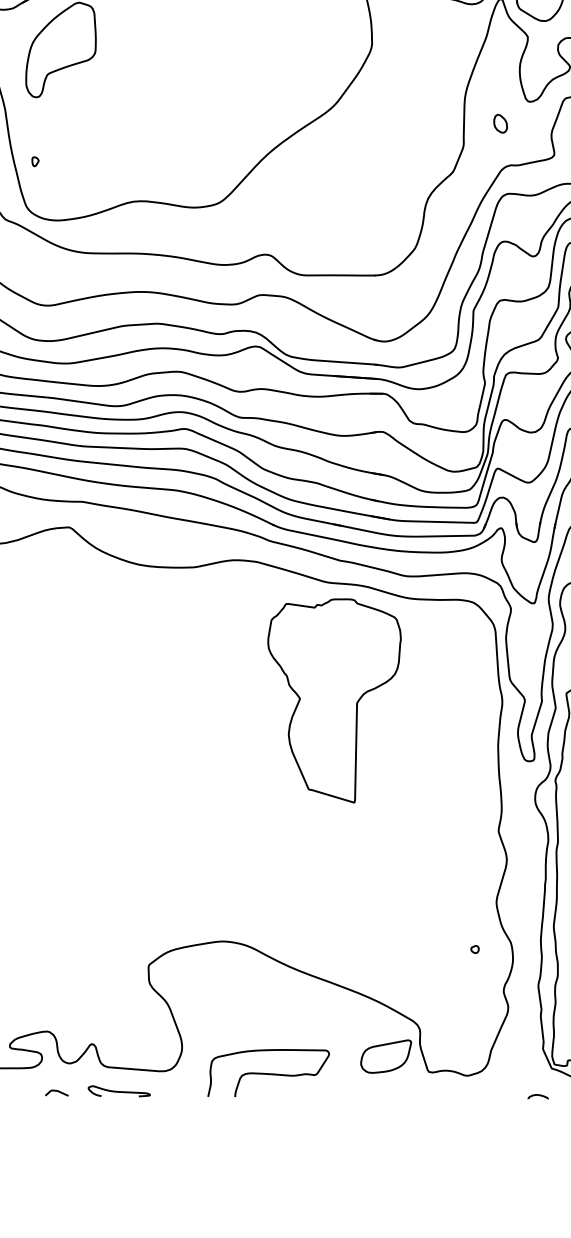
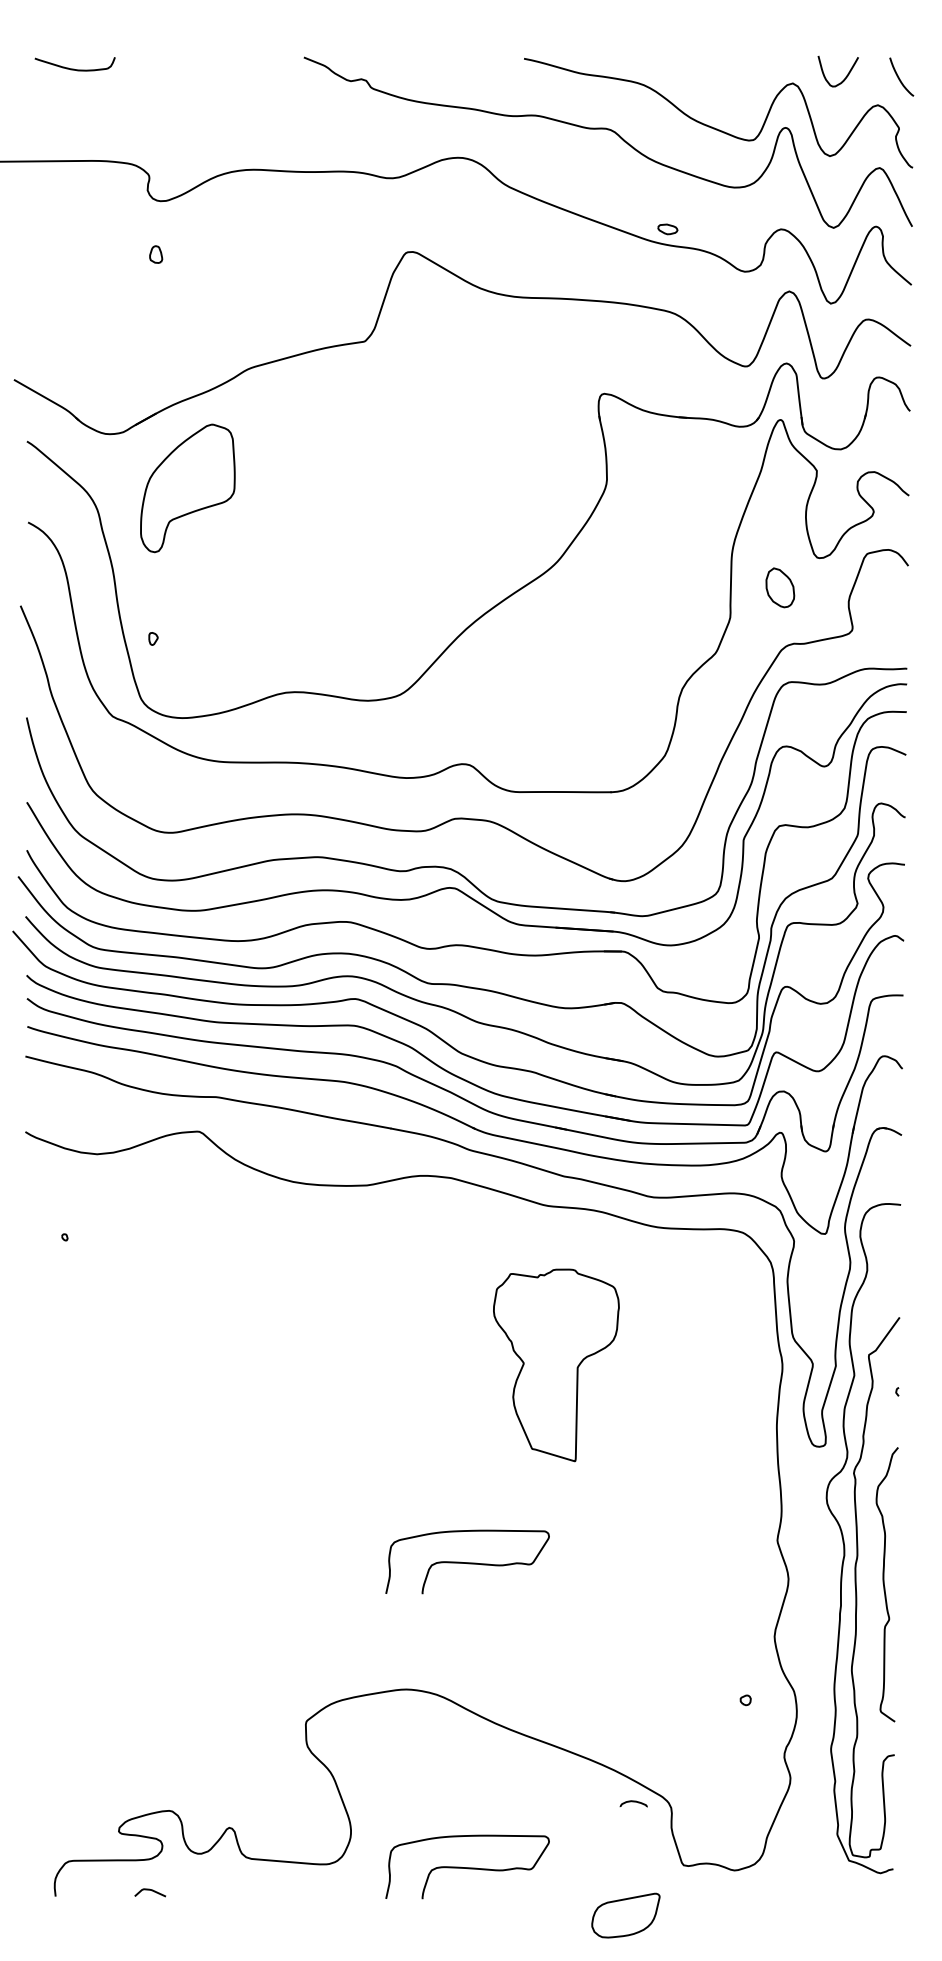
part: (500, 123) -> (779, 587), size x1.6
part: (334, 701) -> (556, 1365), size x0.7
curve: (268, 847) -> (467, 1562), added
part: (385, 1056) -> (625, 1915), moved
curve: (119, 1091) -> (266, 1891), removed
curve: (57, 1092) -> (151, 1891), moved
curve: (537, 1095) -> (633, 1802), moved

